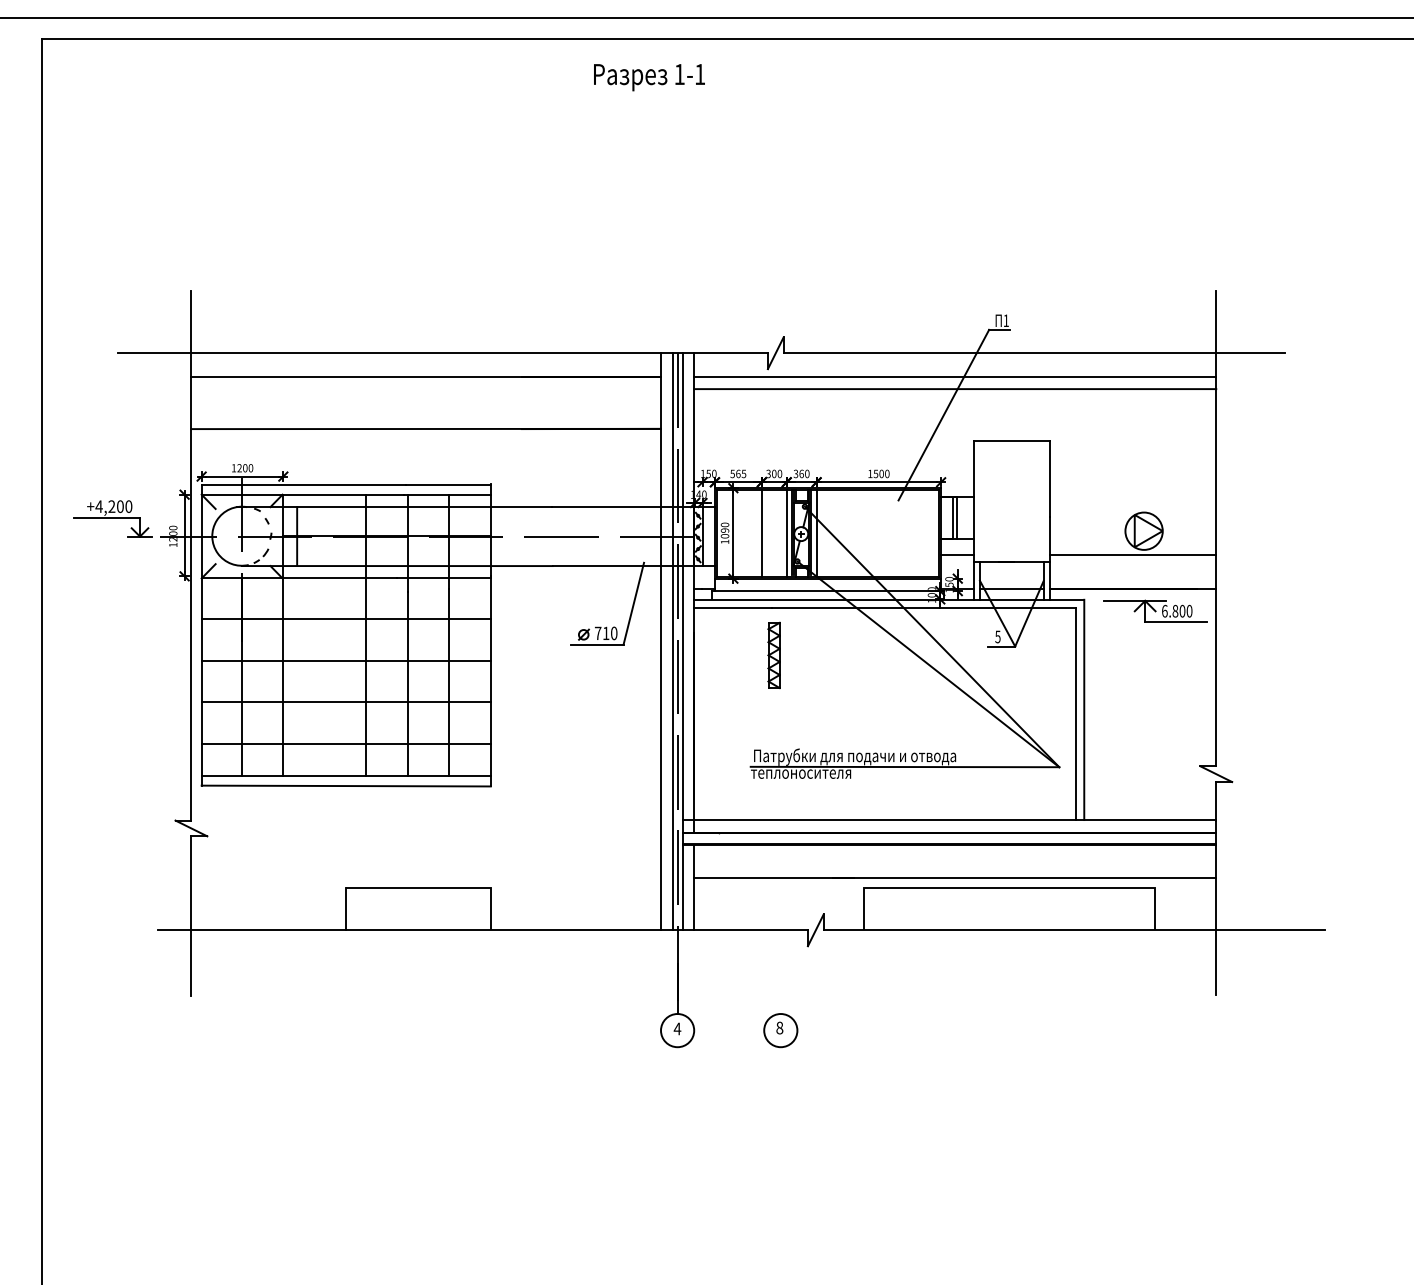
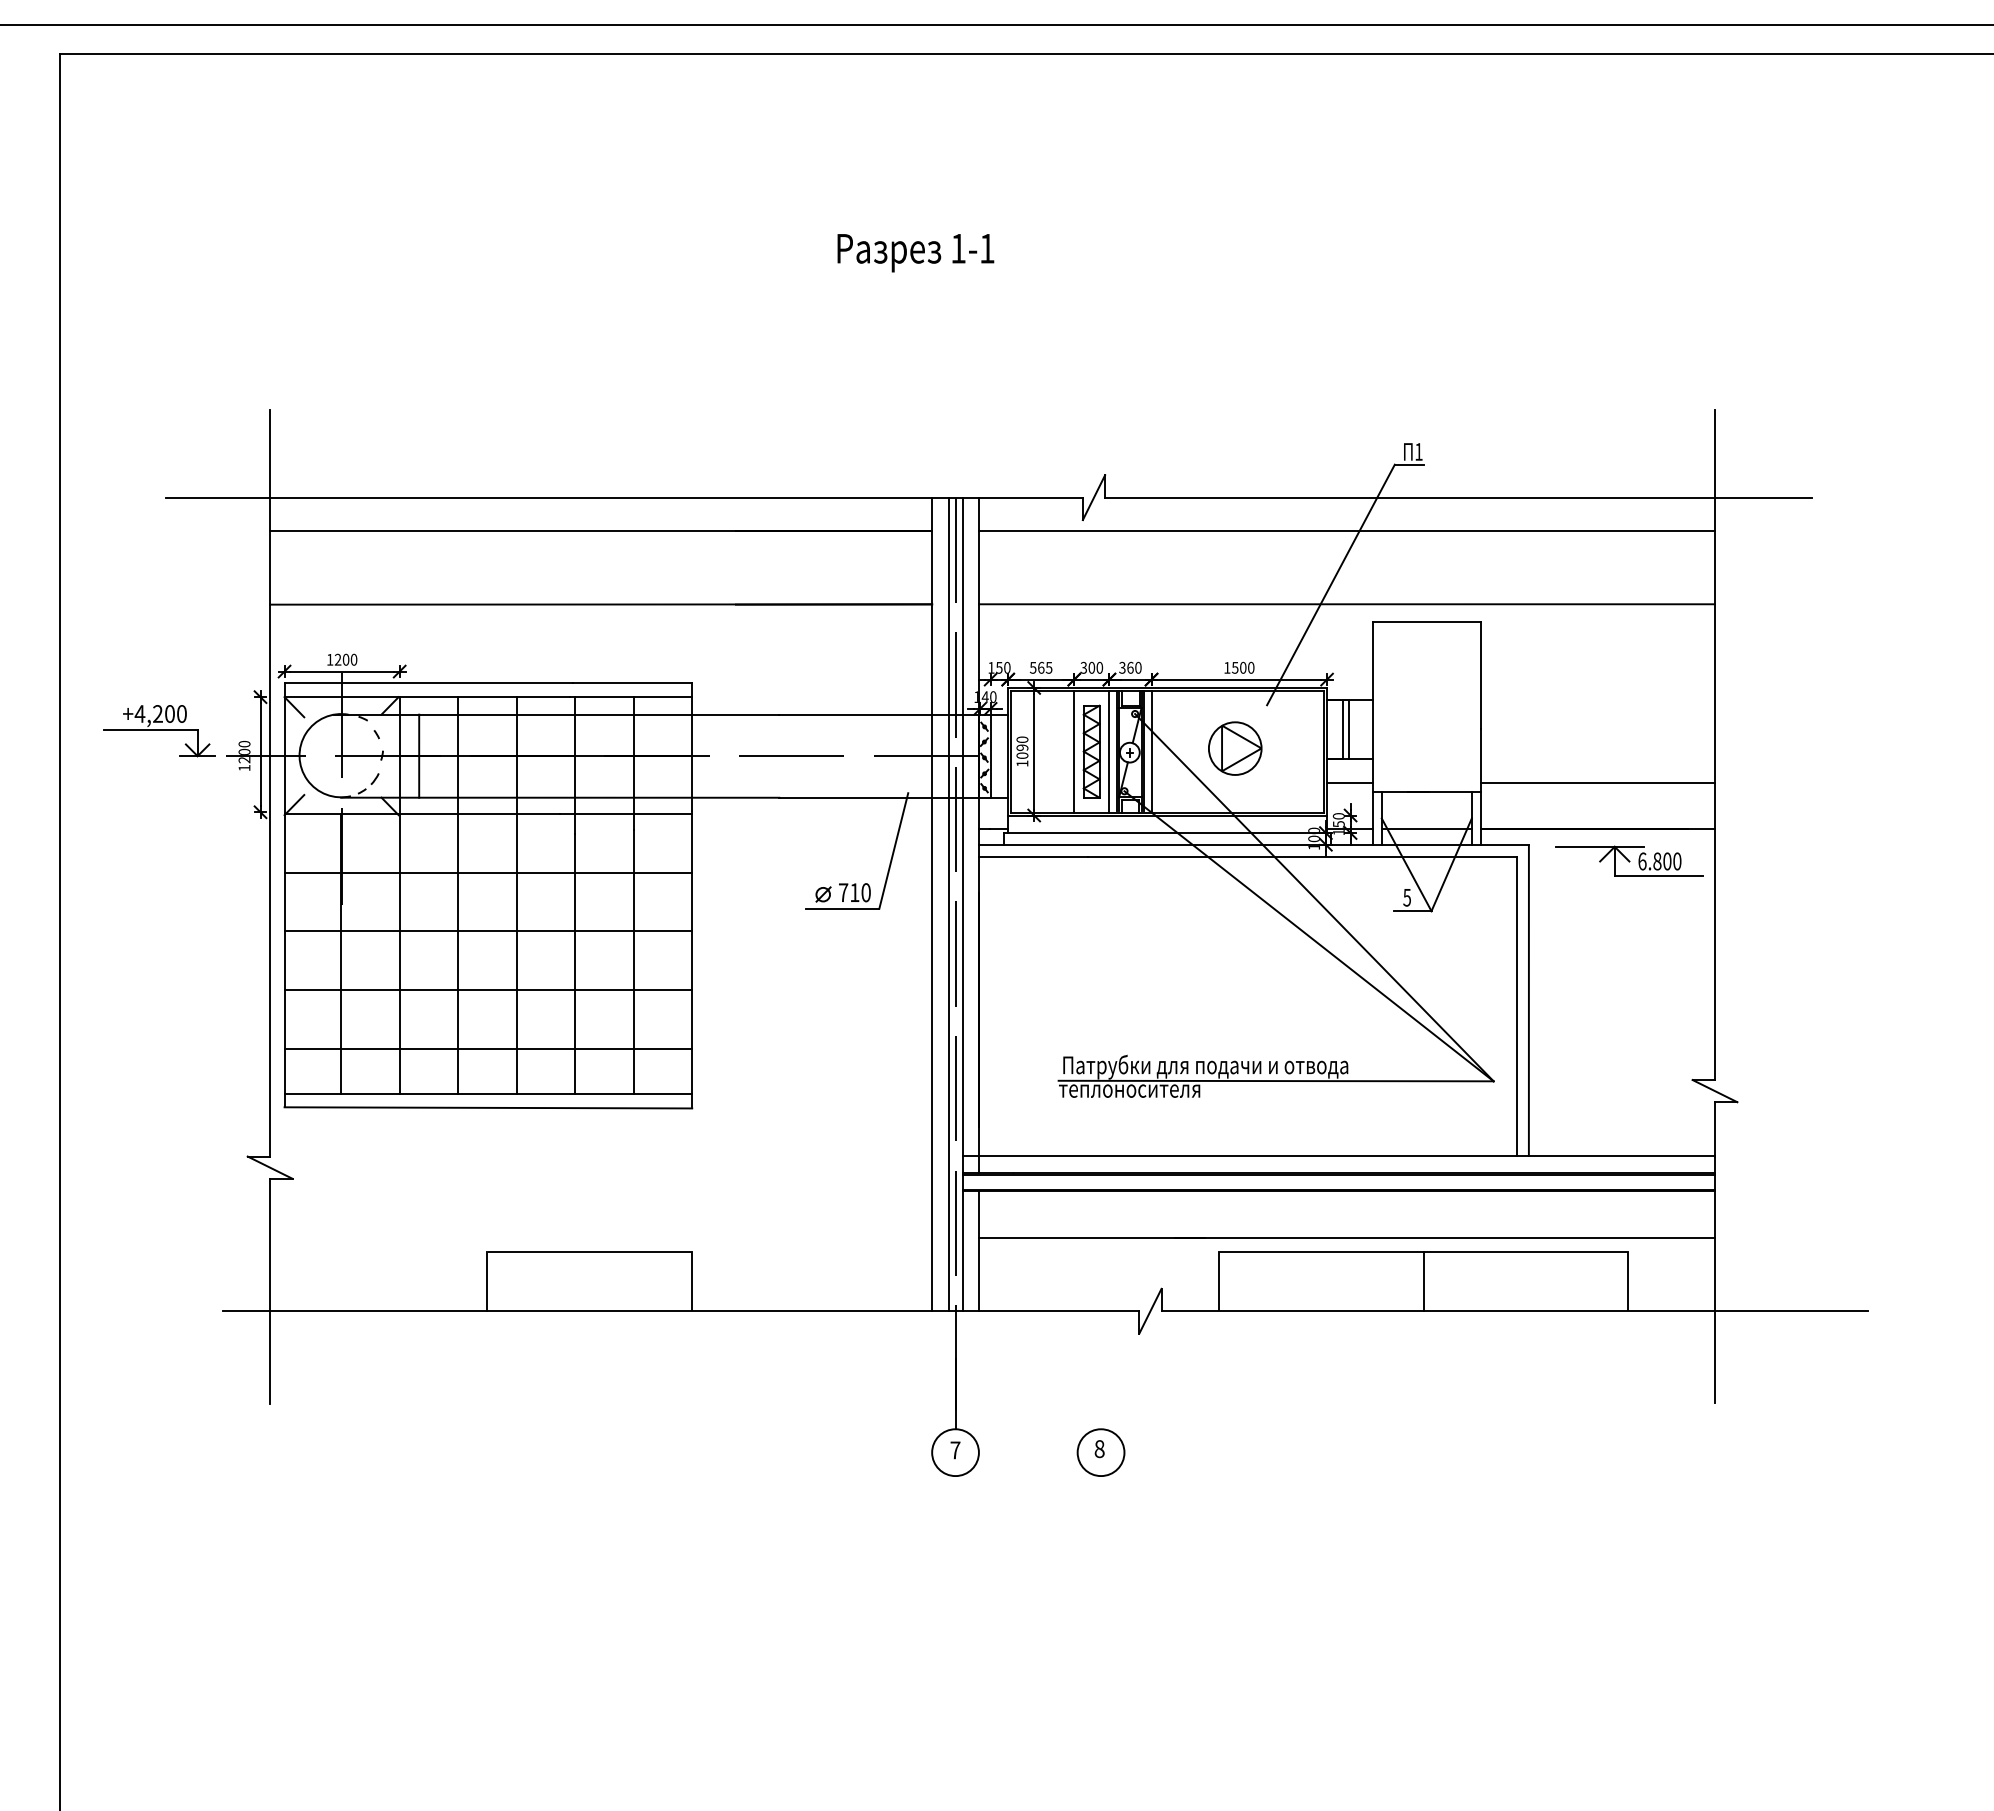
text: (649, 77) -> (915, 253), moved
line: (954, 389) -> (1346, 604), moved
part: (1144, 531) -> (1235, 748), moved
line: (325, 635) -> (458, 895), added
part: (774, 655) -> (1091, 751), moved
line: (1009, 909) -> (1423, 1281), added
text: (677, 1029) -> (955, 1450), 4 -> 7

